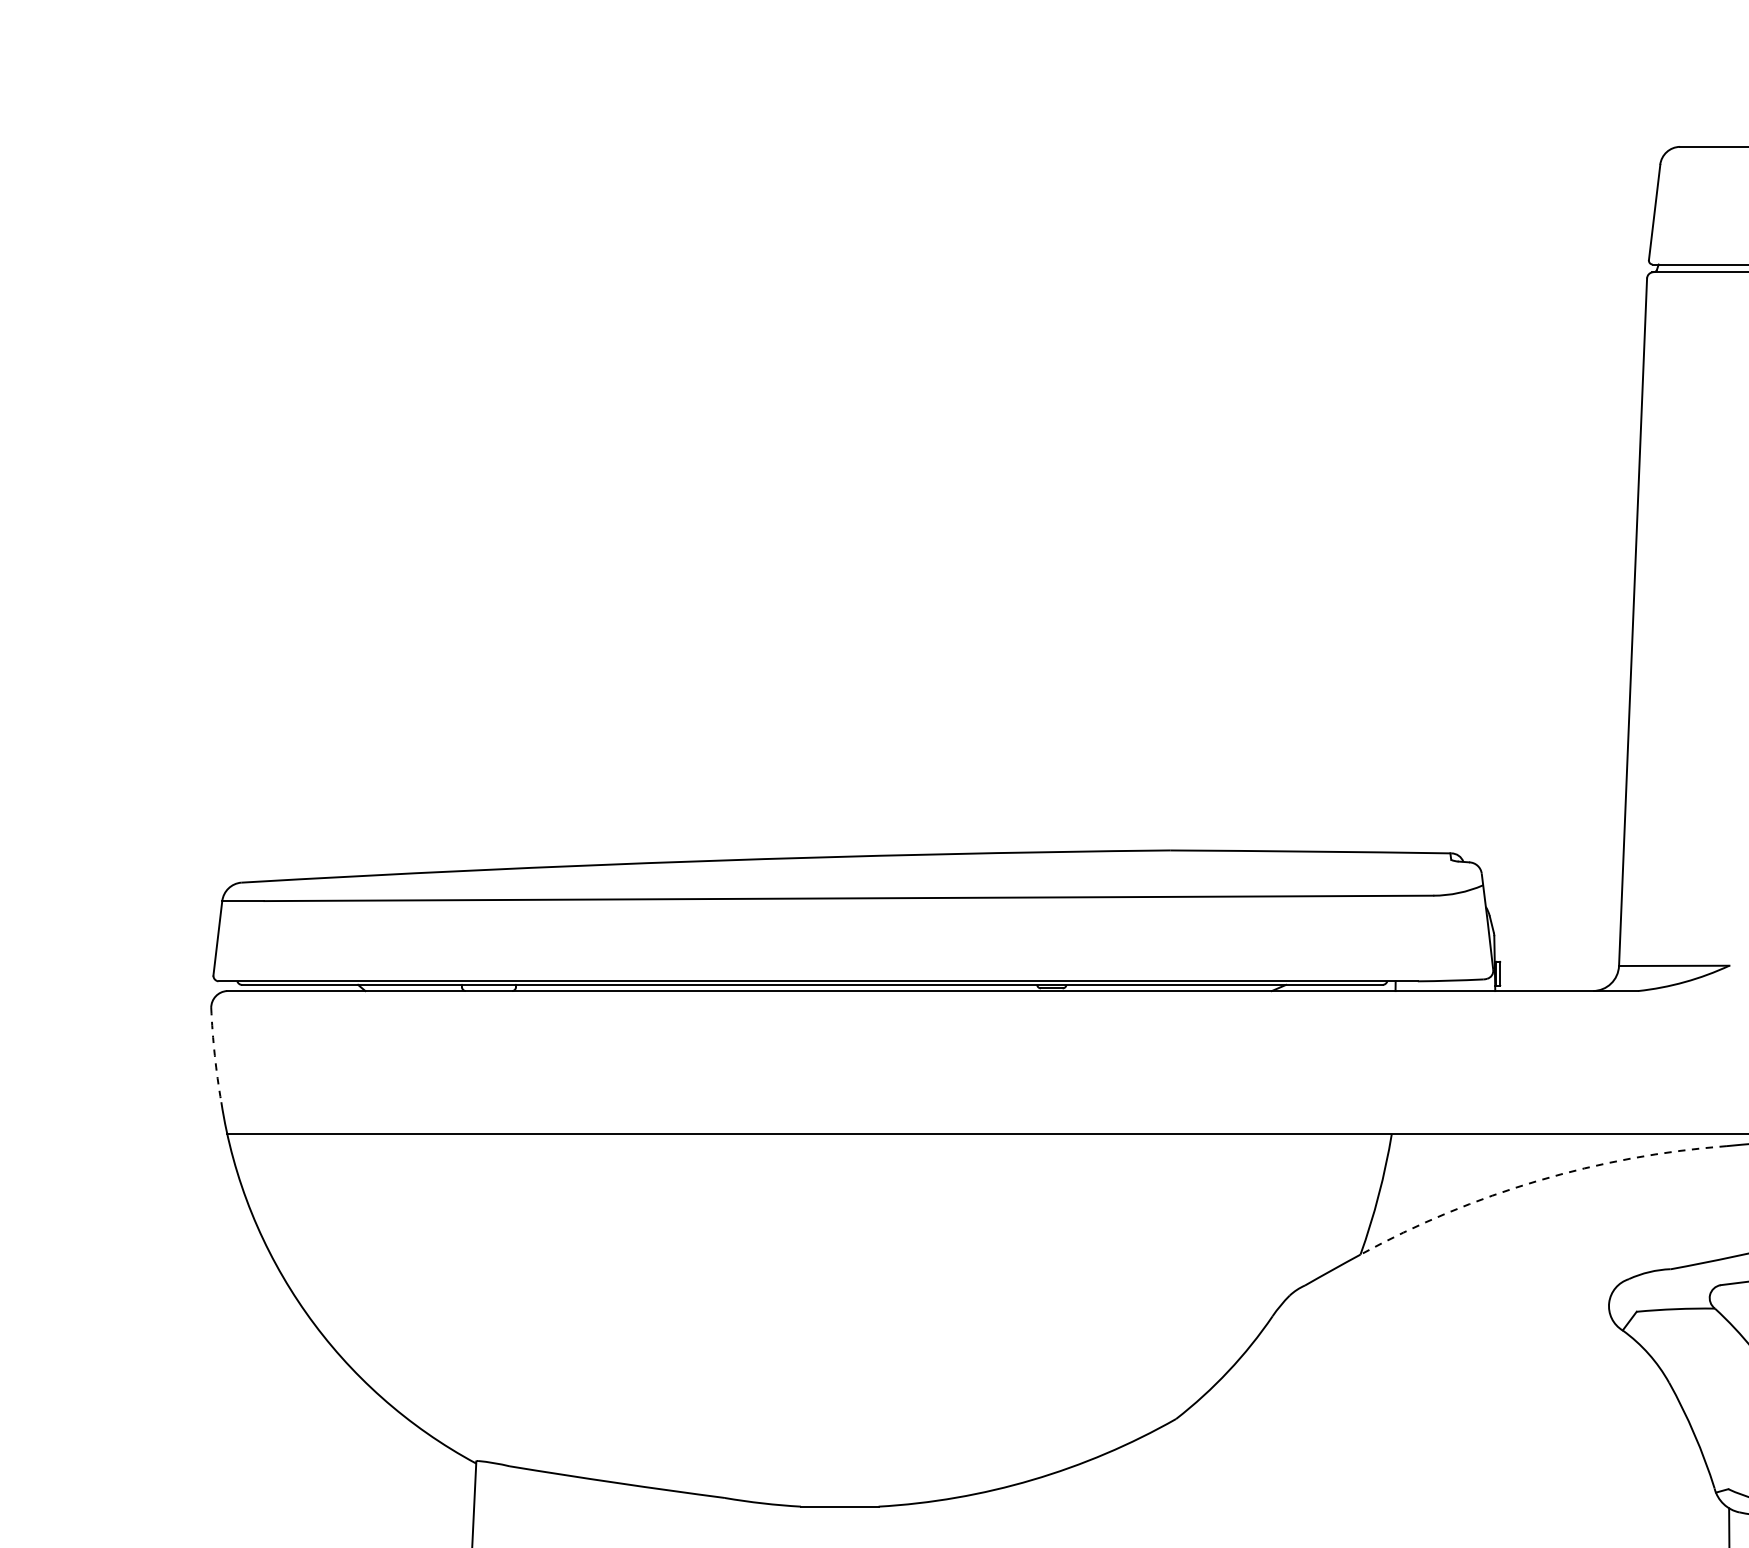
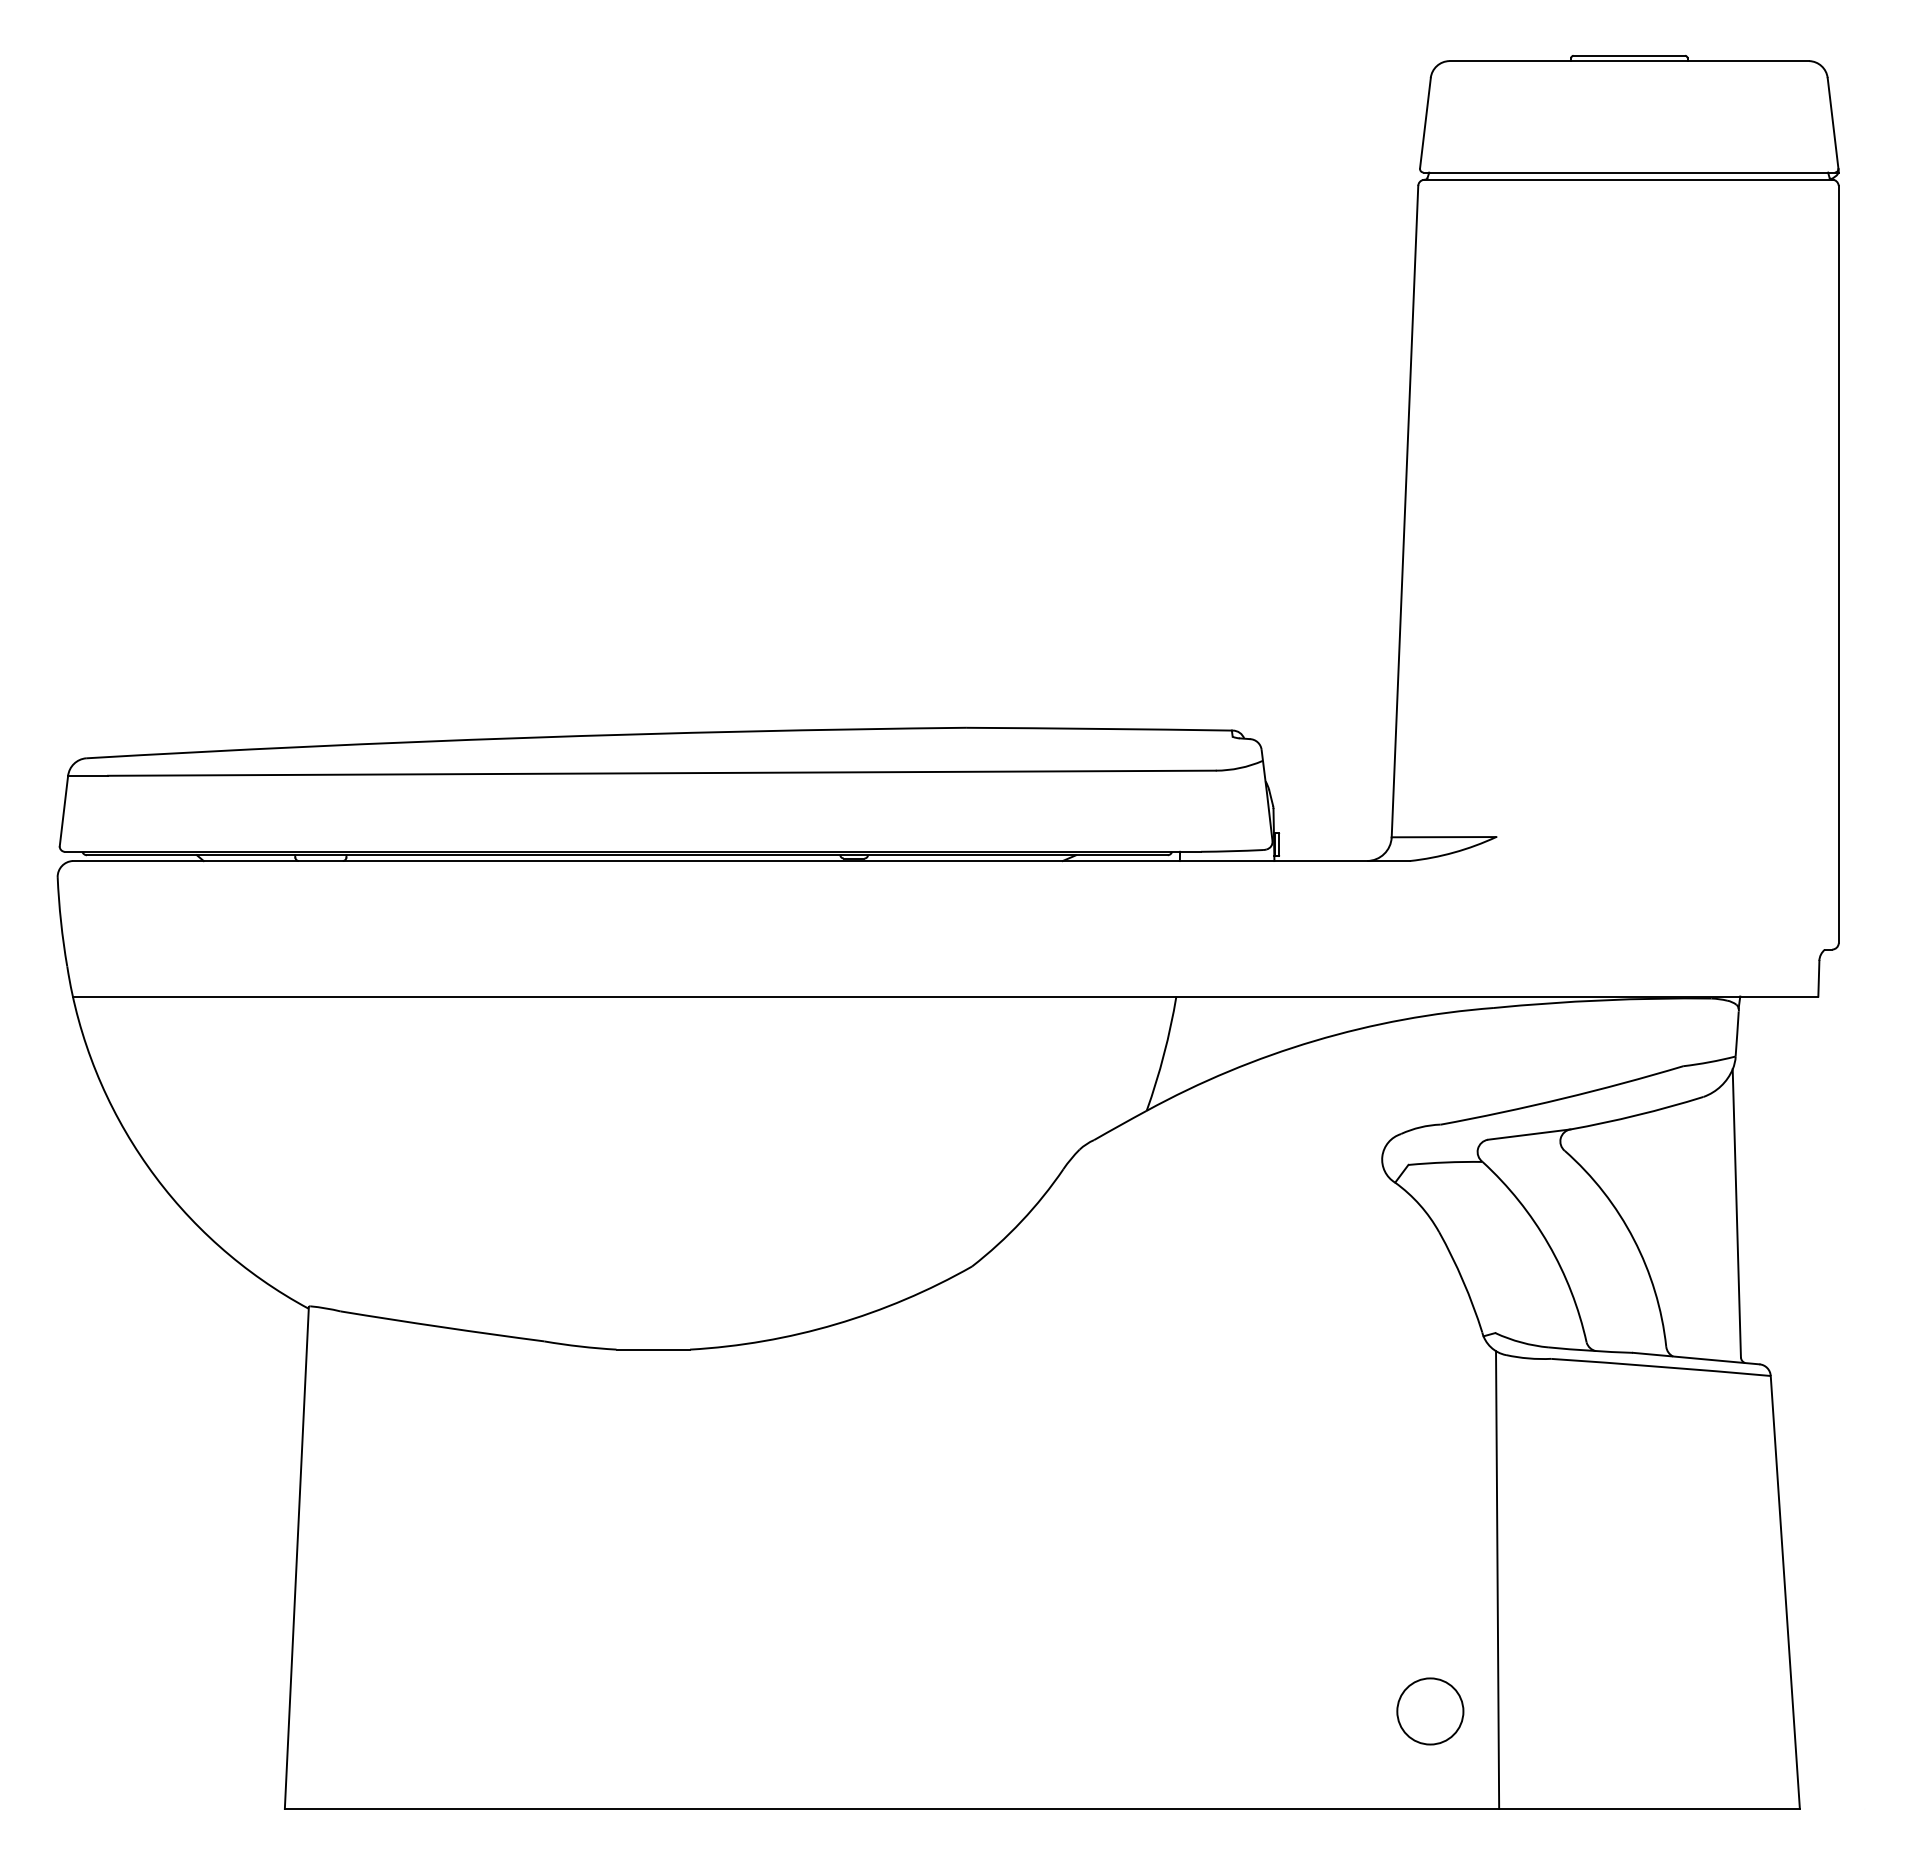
arc: (215, 1054) -> (61, 921), dashed -> solid
arc: (1537, 1180) -> (1314, 1040), dashed -> solid

